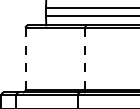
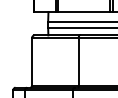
line: (25, 60) -> (32, 62), dashed -> solid
line: (84, 60) -> (78, 62), dashed -> solid

